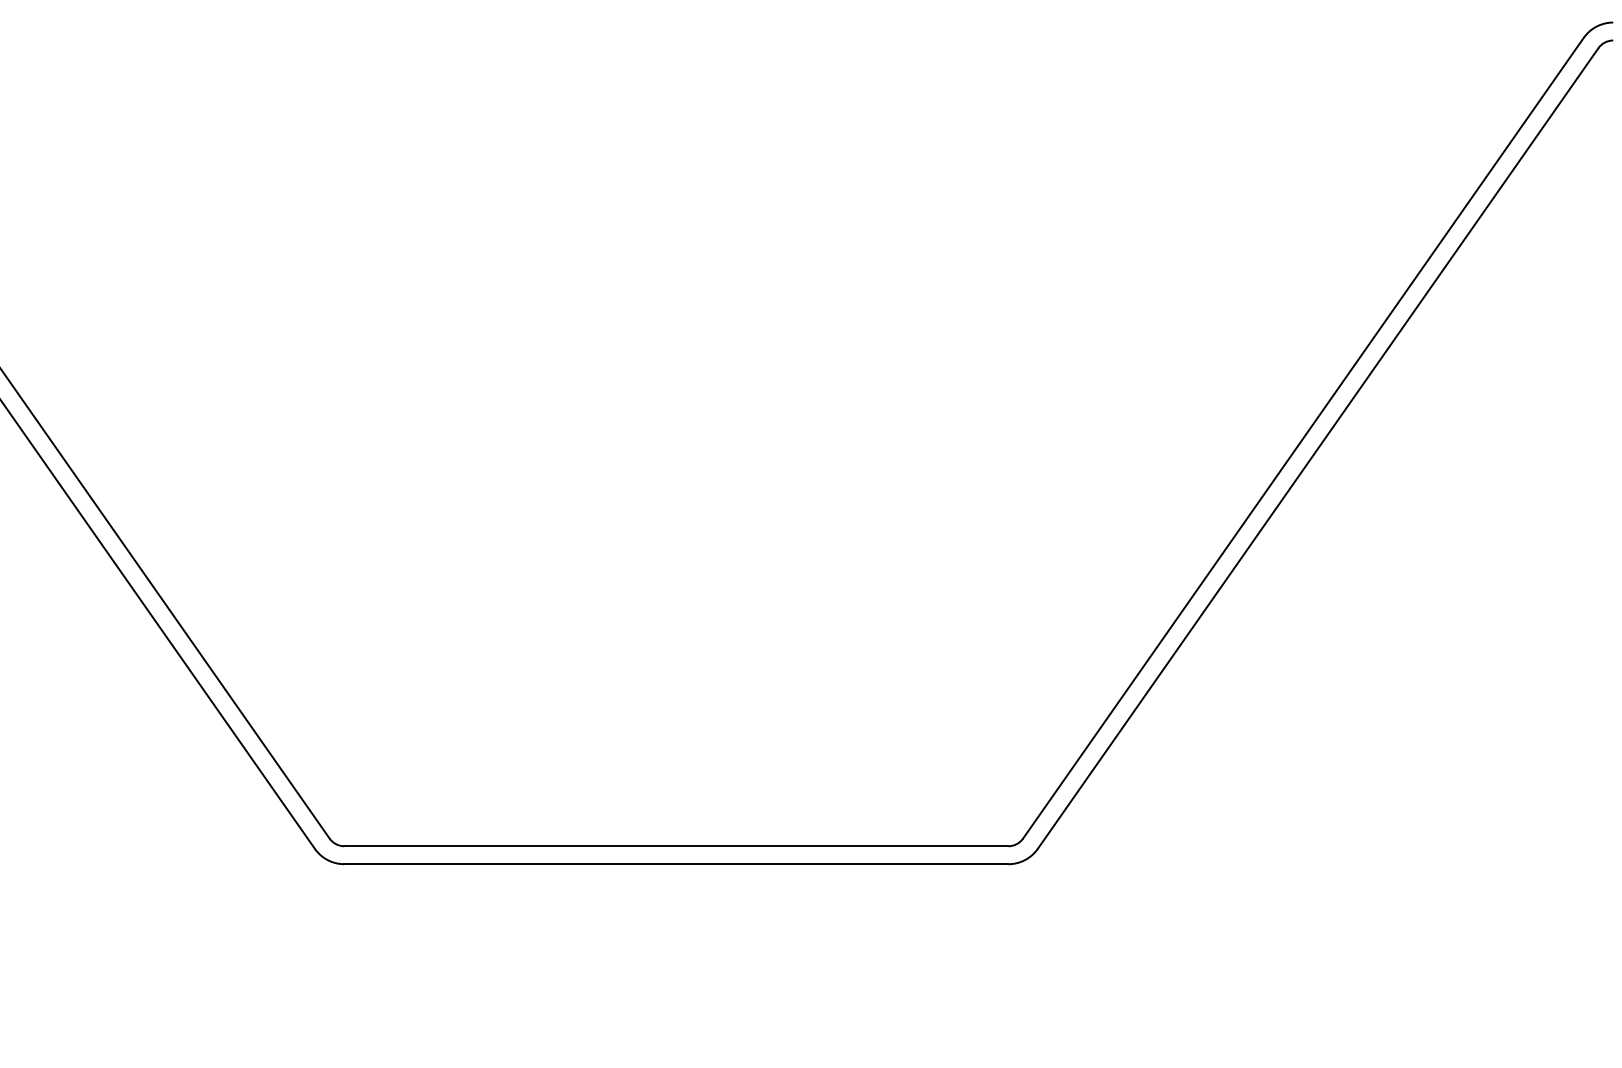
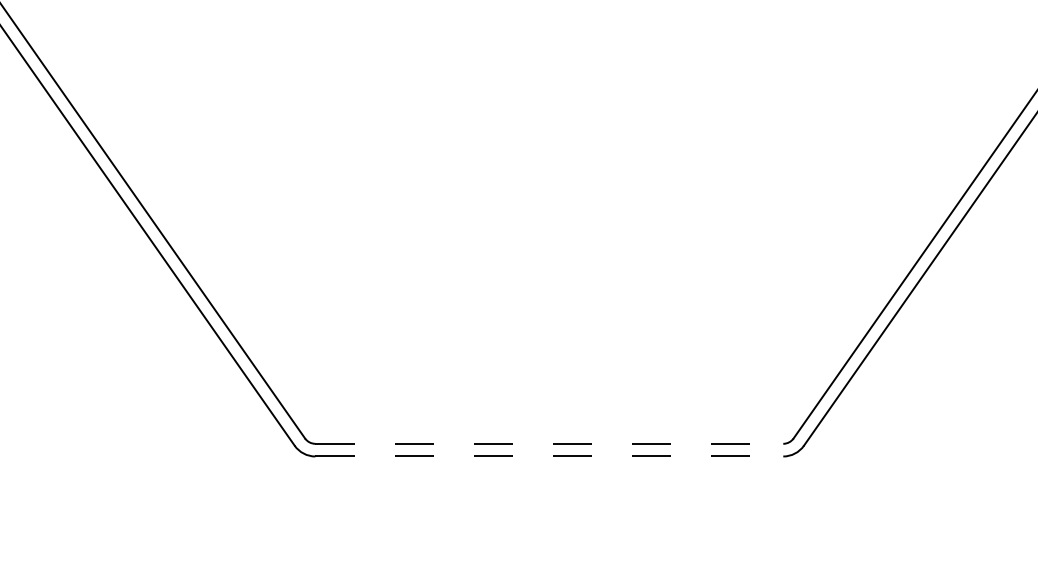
line: (676, 846) -> (549, 443), solid -> dashed
line: (676, 864) -> (549, 456), solid -> dashed

